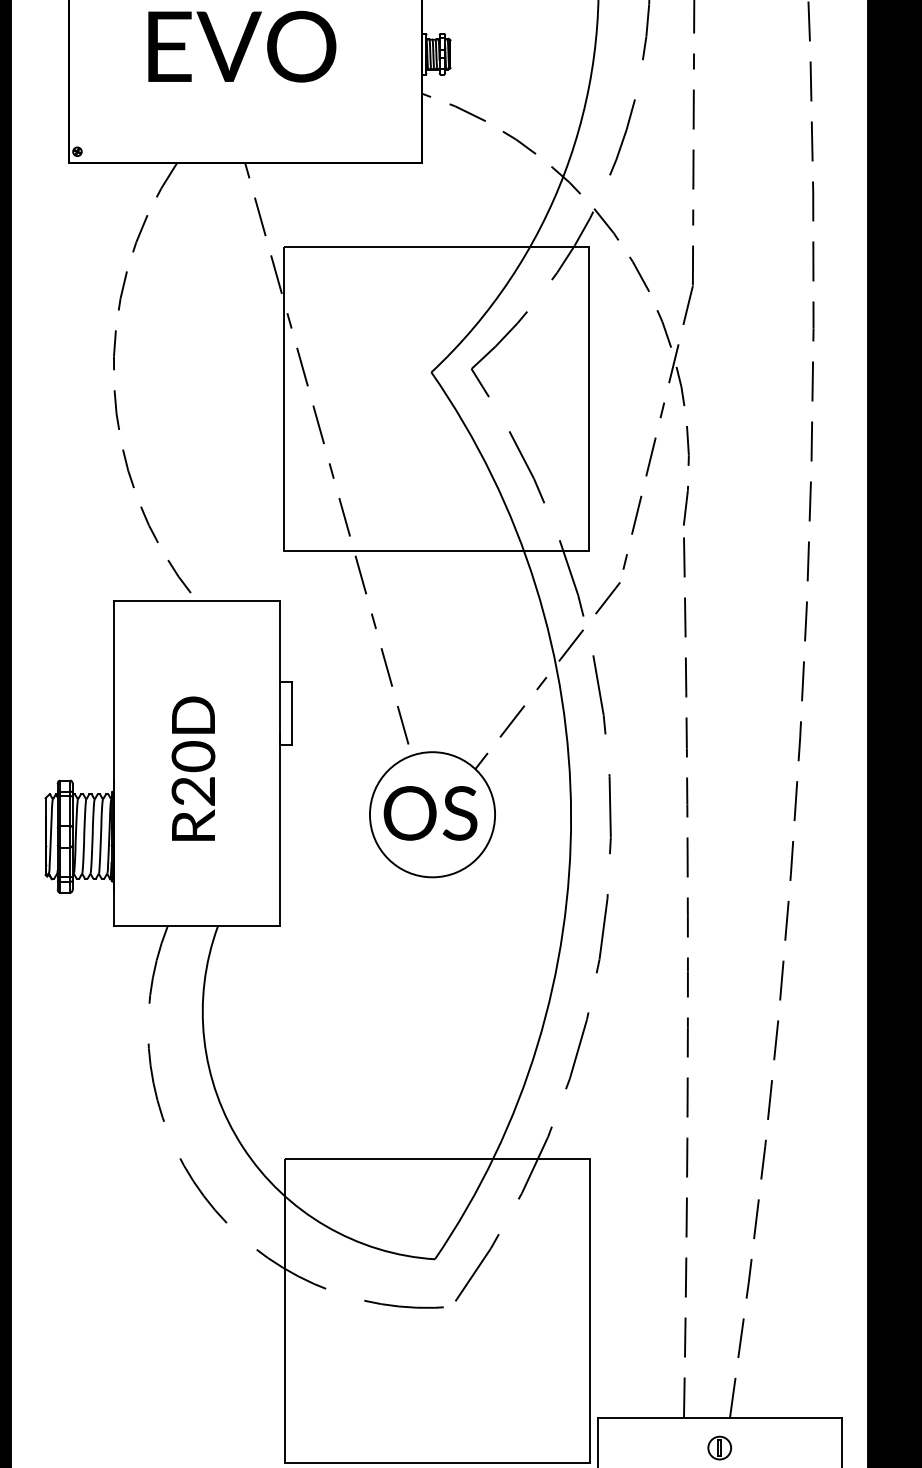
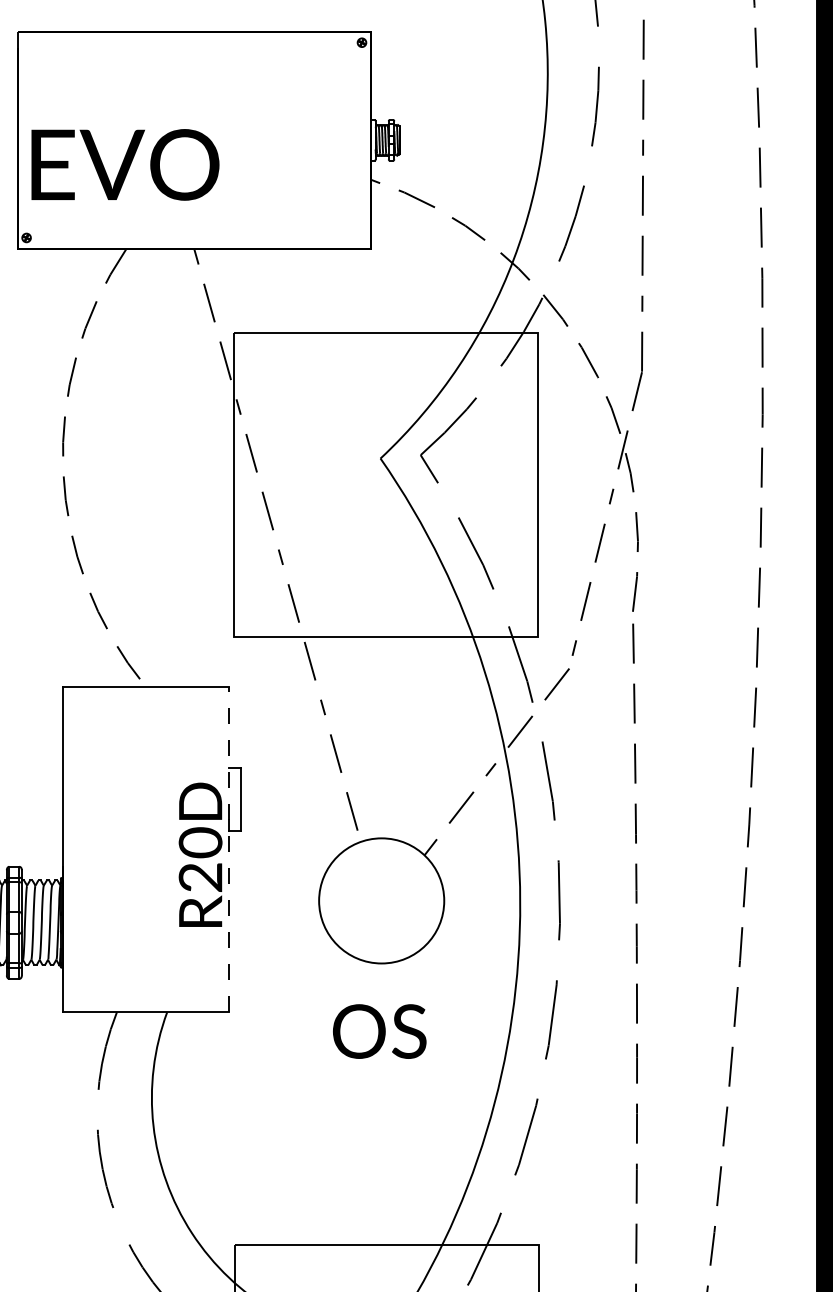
text: (242, 46) -> (125, 164), moved
line: (279, 762) -> (228, 848), solid -> dashed
text: (193, 768) -> (200, 854), moved
text: (430, 813) -> (379, 1031), moved

